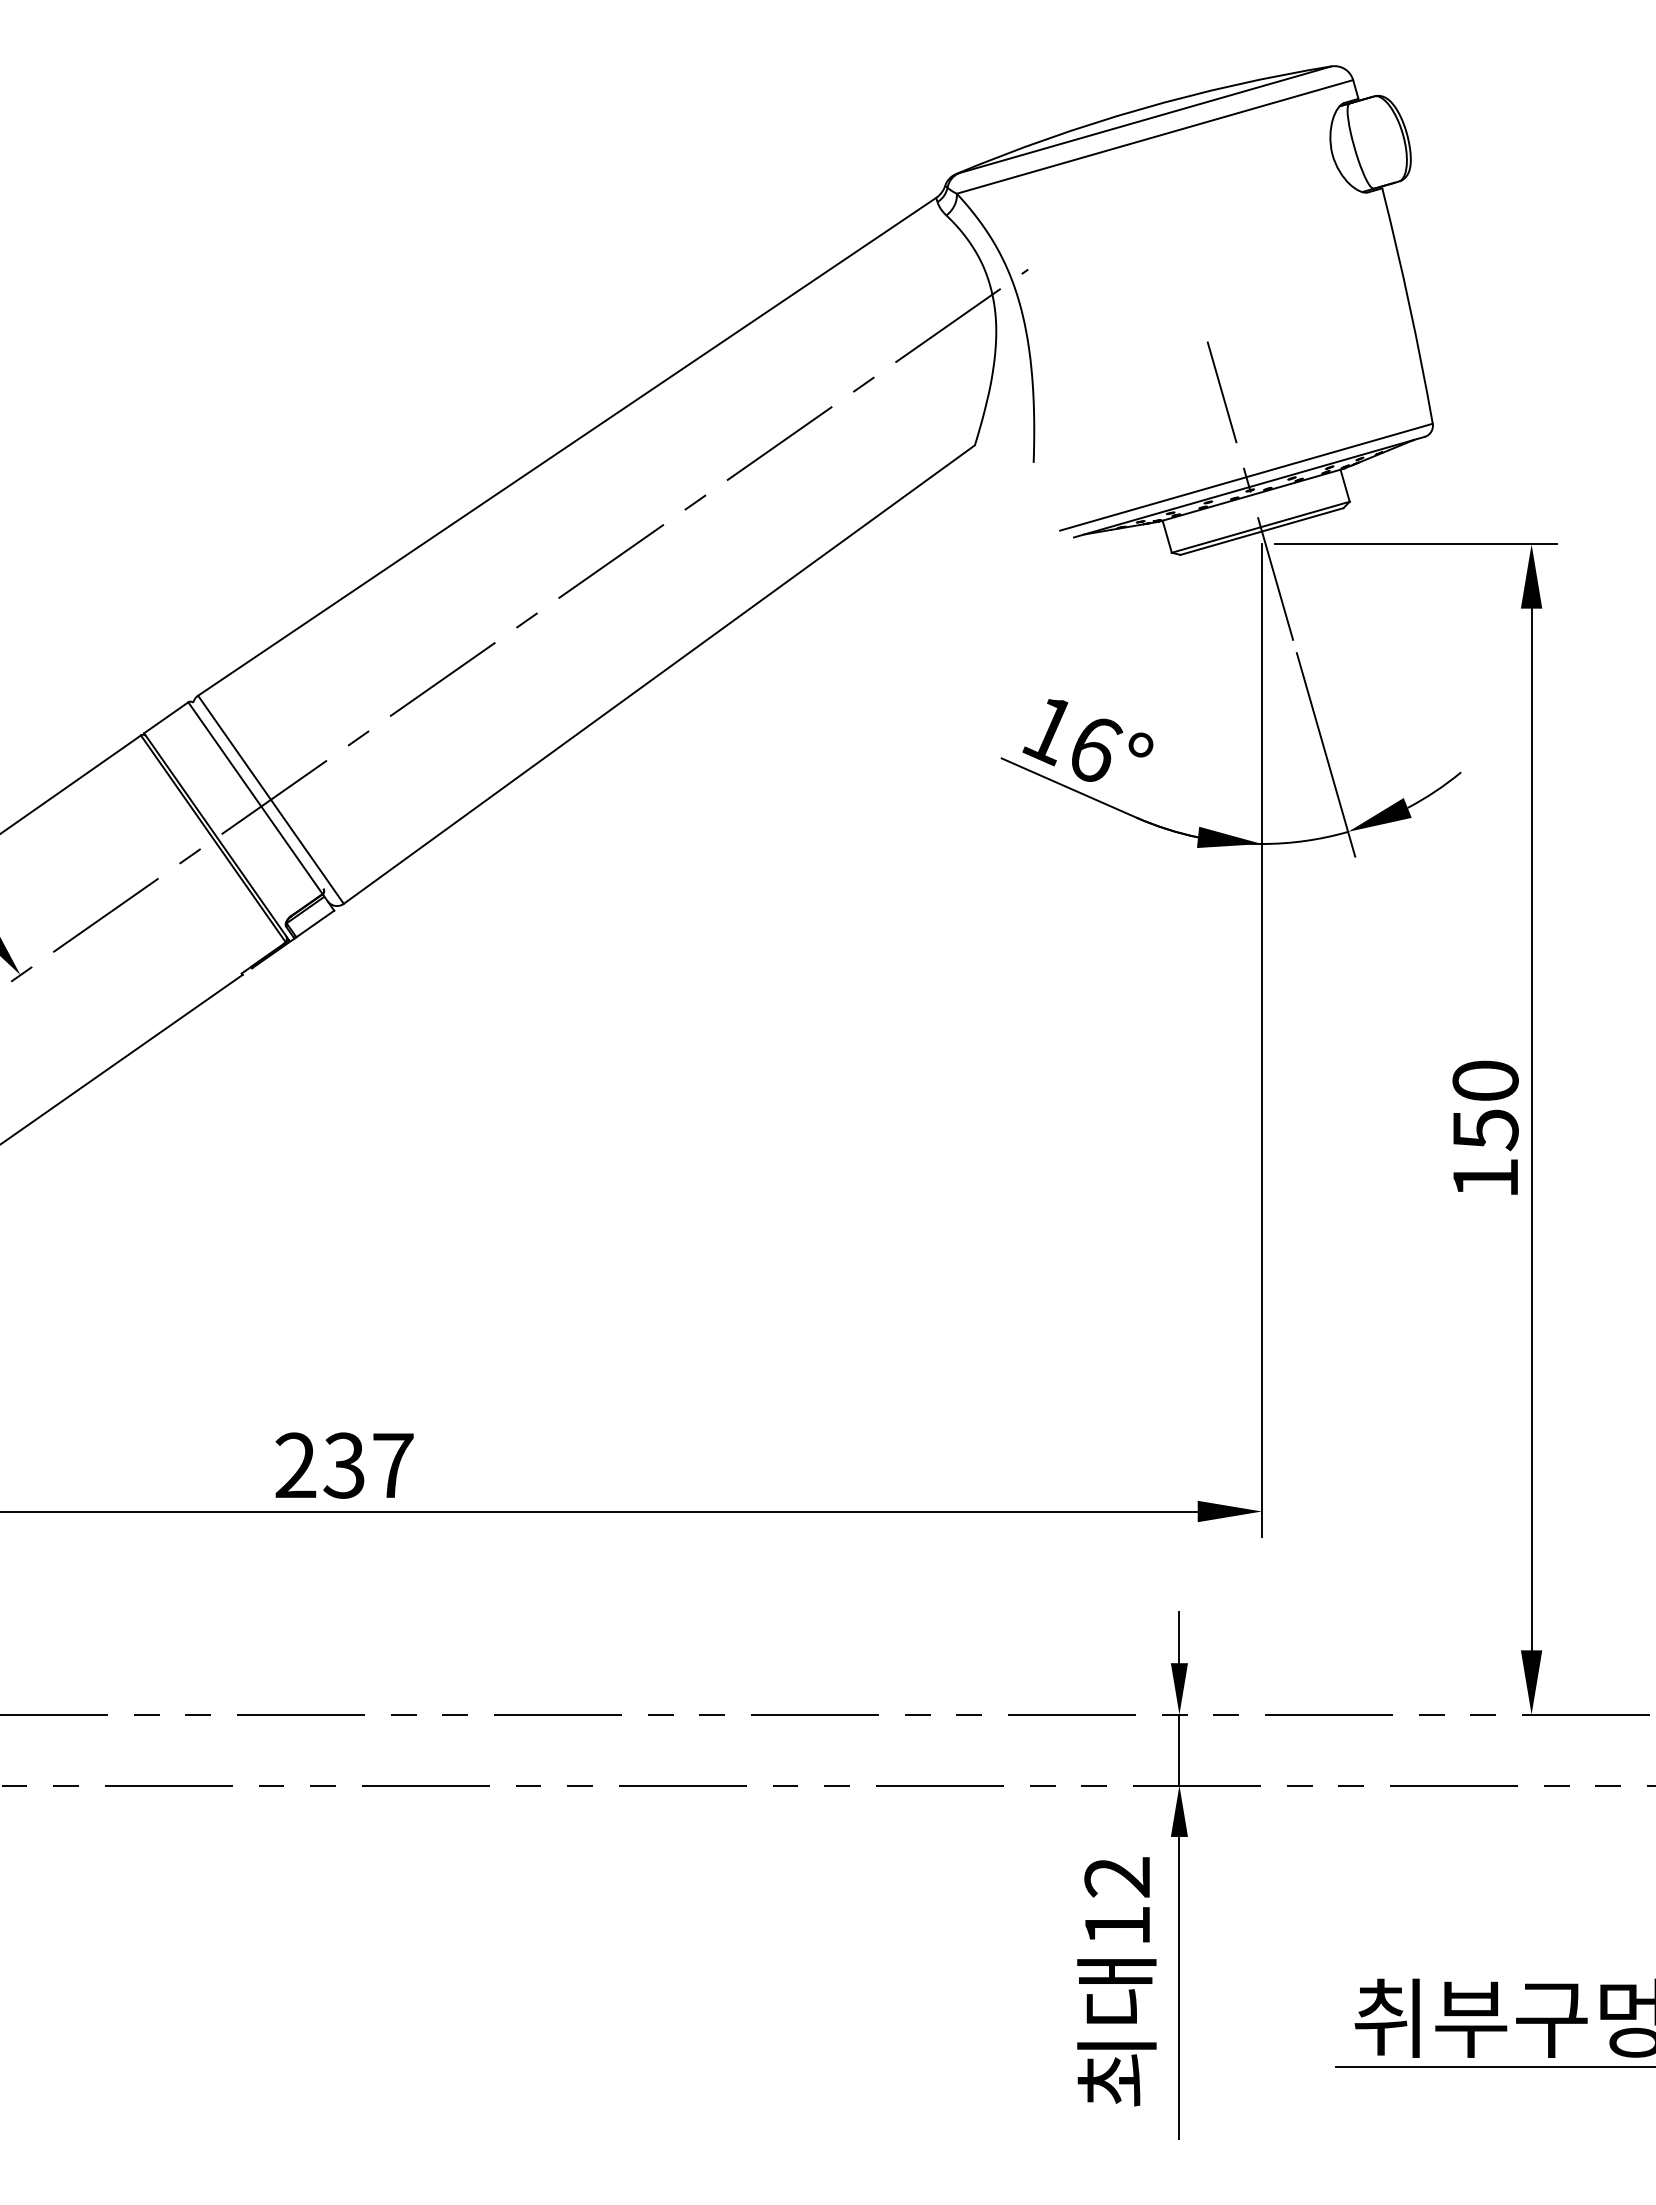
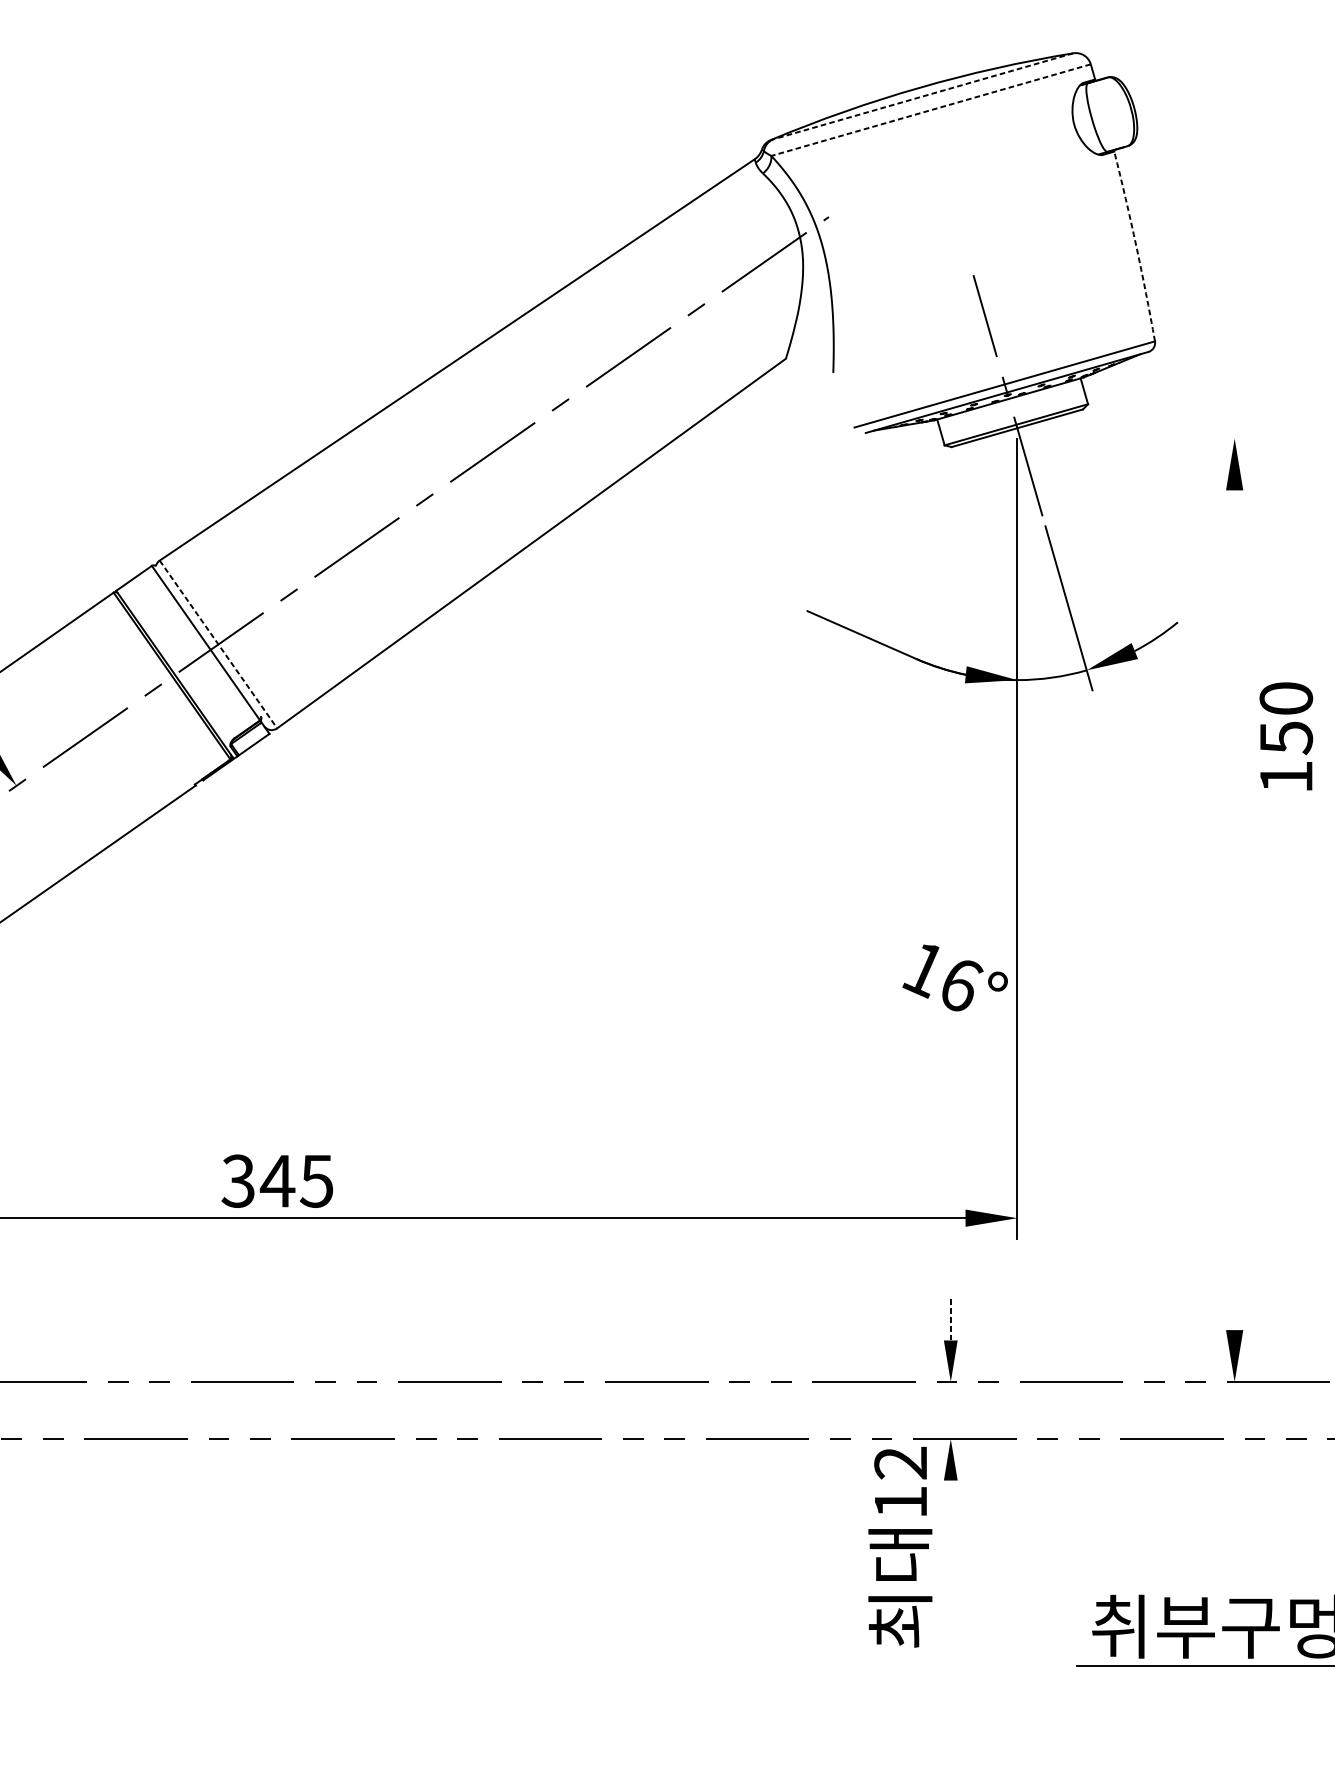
line: (1145, 119) -> (923, 96), solid -> dashed
line: (1154, 137) -> (930, 110), solid -> dashed
arc: (1409, 305) -> (1136, 246), solid -> dashed
line: (1415, 544) -> (1141, 438), removed
text: (1087, 740) -> (954, 977), moved
line: (271, 800) -> (218, 645), solid -> dashed
text: (1485, 1127) -> (1286, 736), moved
line: (1531, 1129) -> (1234, 910), removed
text: (343, 1465) -> (276, 1181), 237 -> 345
line: (1179, 1637) -> (950, 1319), solid -> dashed
line: (1179, 1749) -> (950, 1410), removed
text: (1116, 1981) -> (900, 1547), moved
line: (1179, 1987) -> (950, 1601), removed

